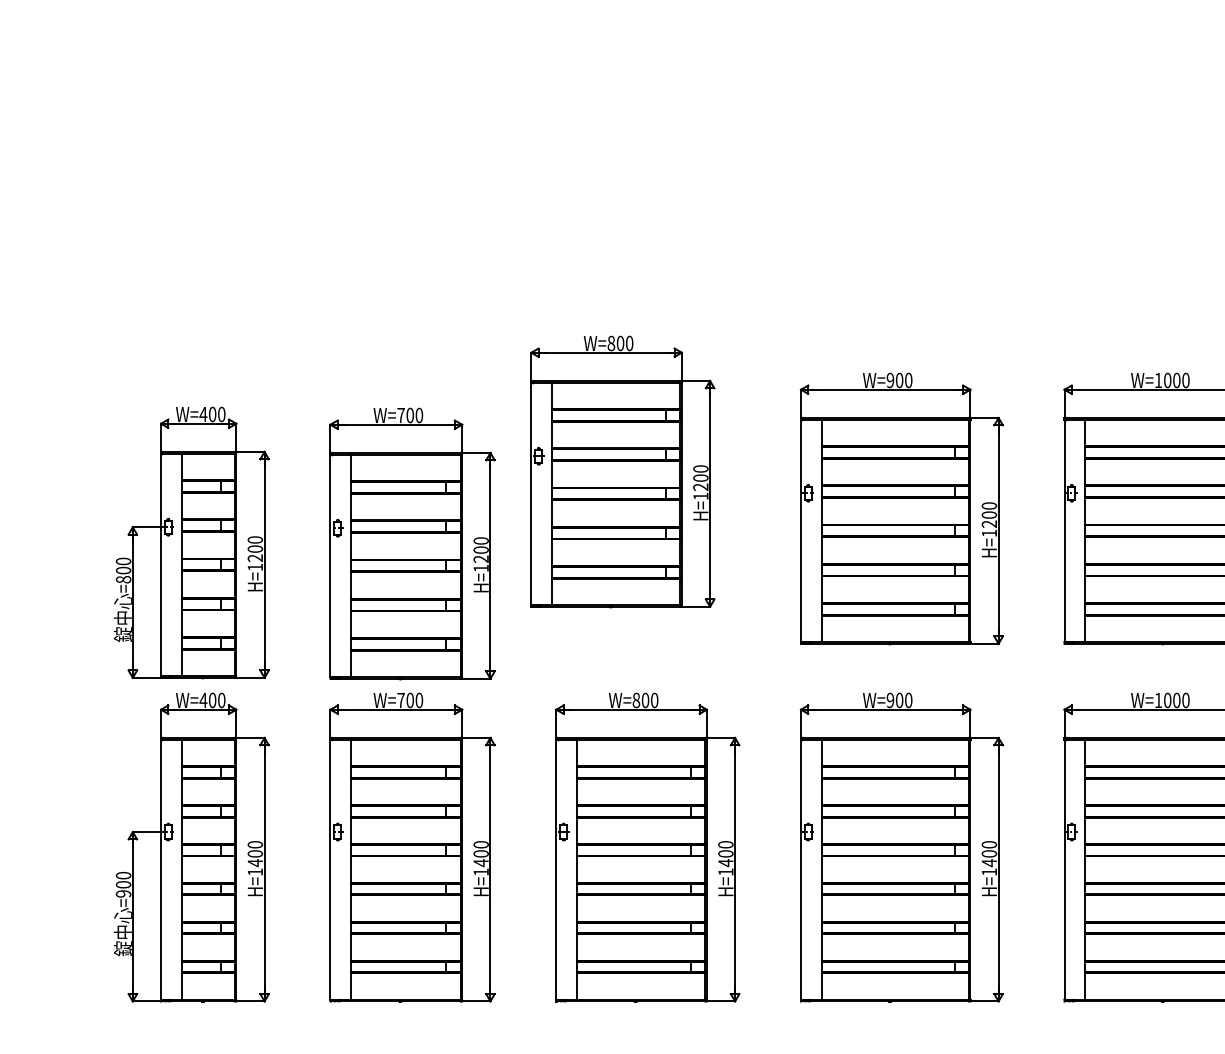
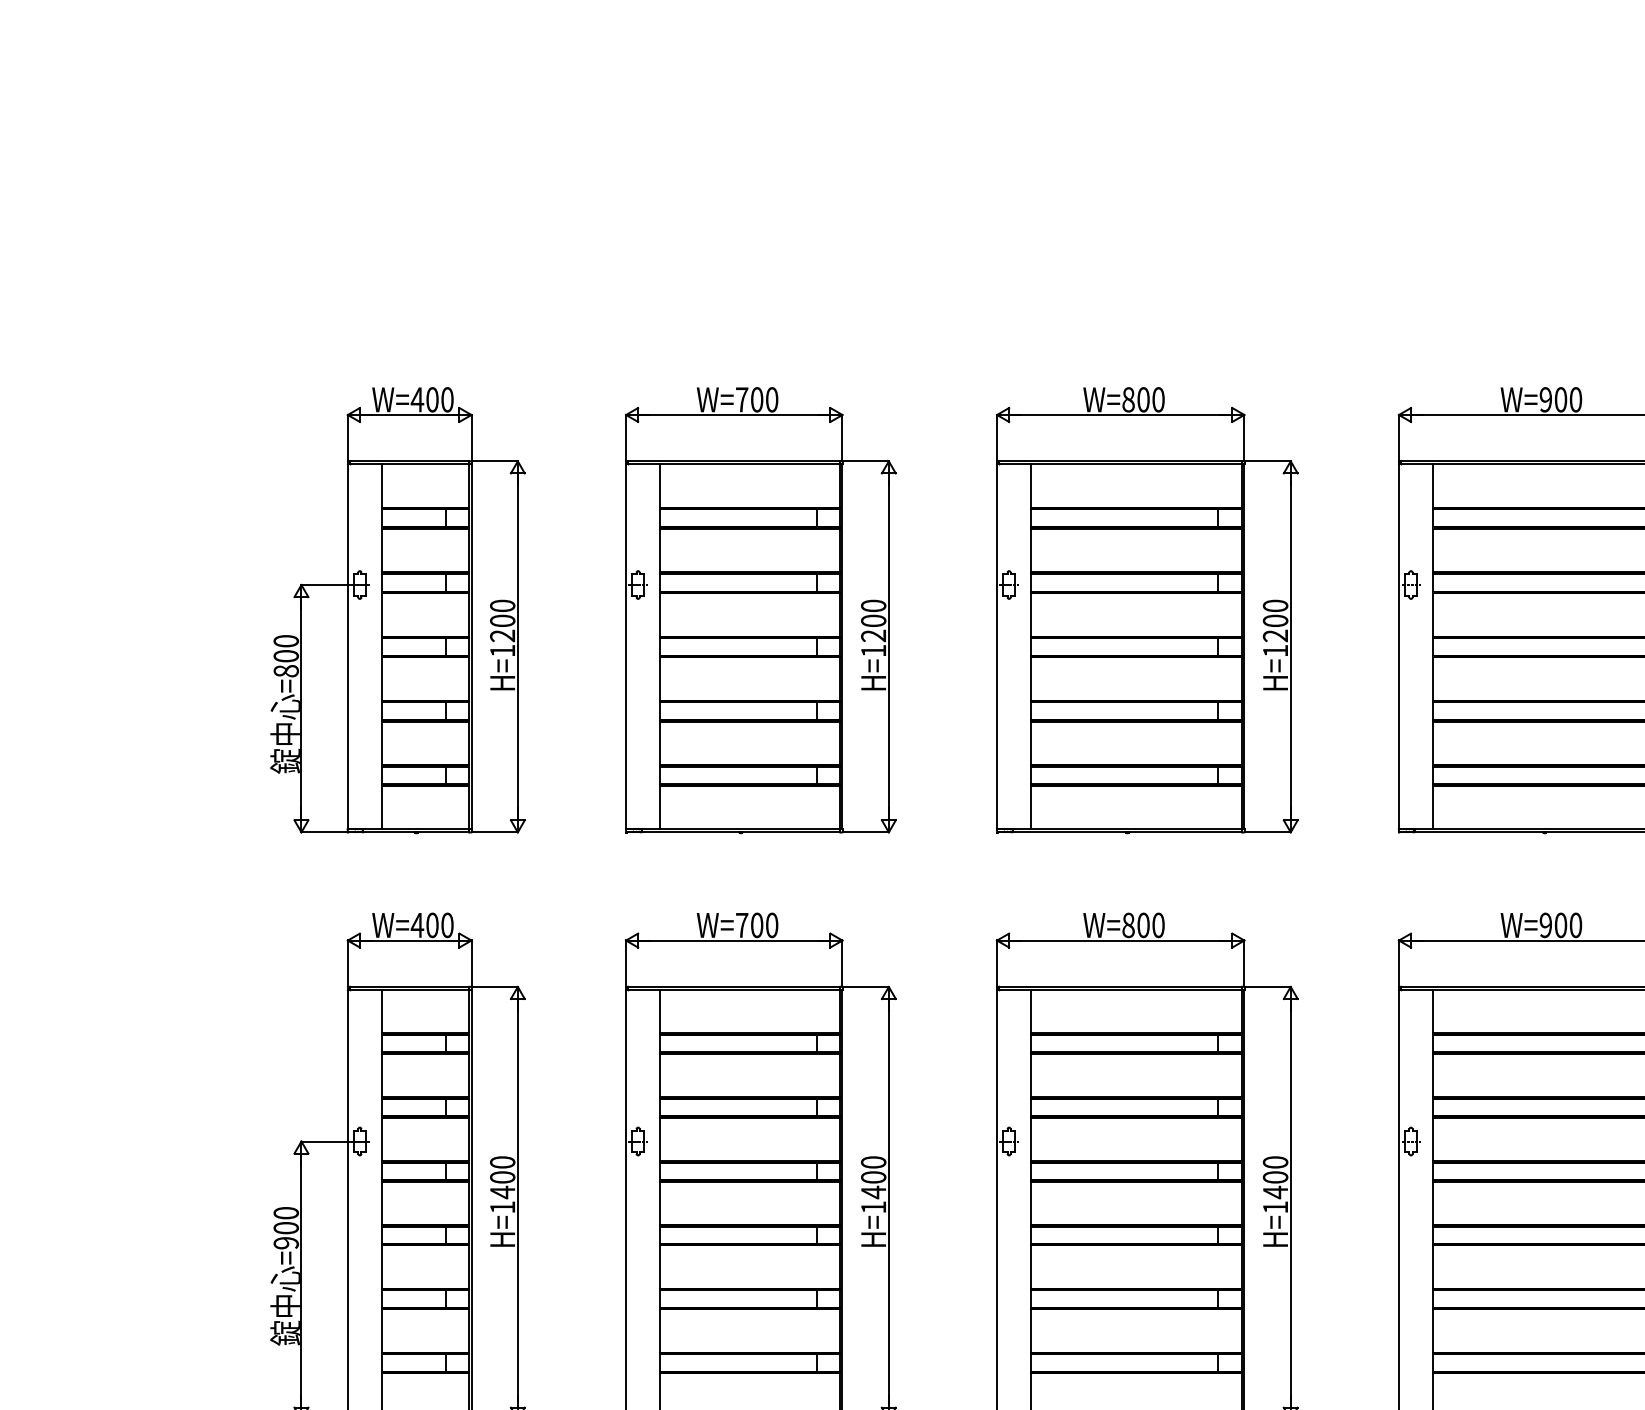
part: (622, 471) -> (1146, 610), moved
part: (191, 542) -> (397, 610), moved
part: (412, 543) -> (760, 610), moved

